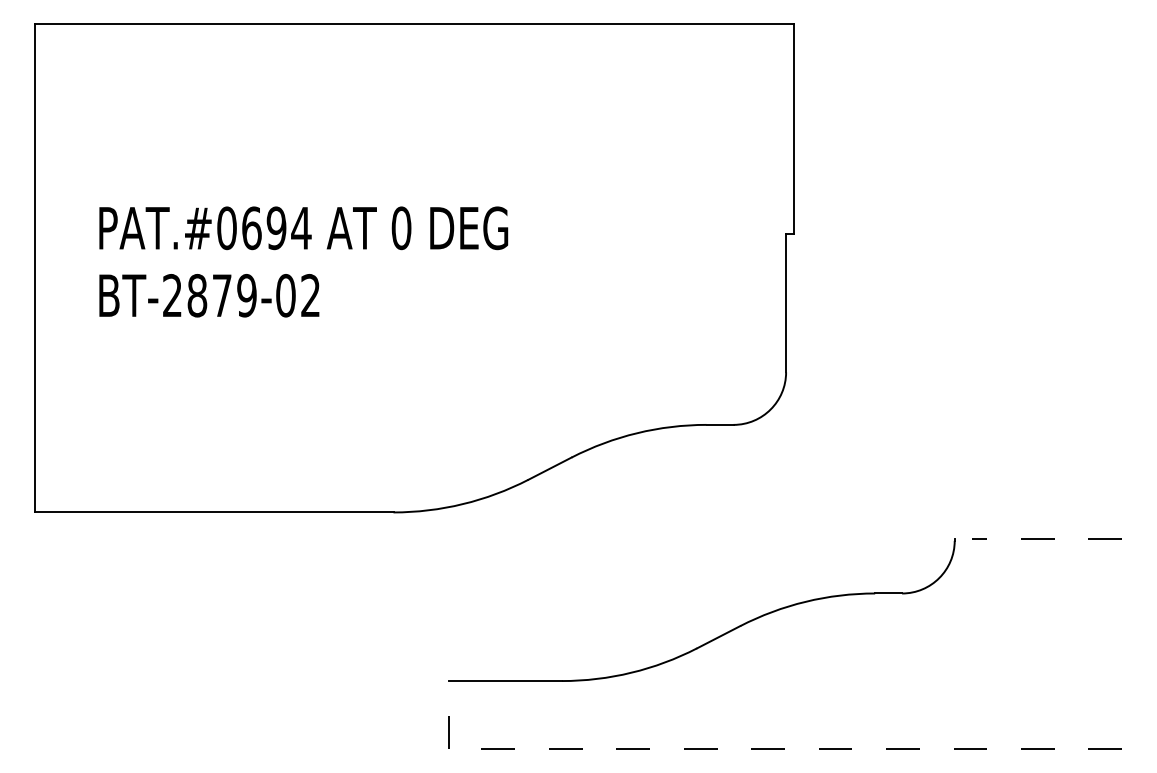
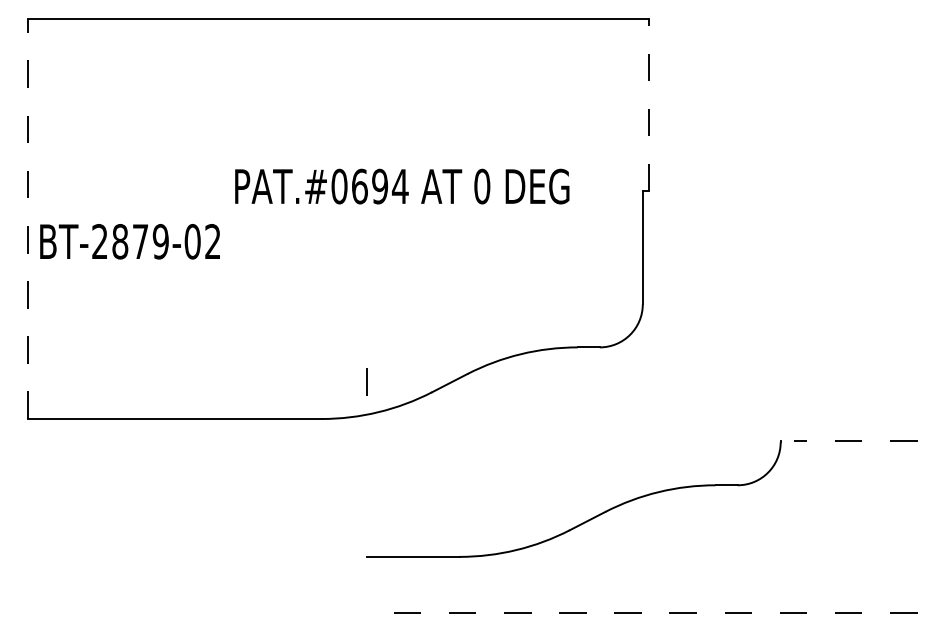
line: (793, 127) -> (648, 104), solid -> dashed
text: (304, 228) -> (402, 186), moved
line: (35, 268) -> (28, 219), solid -> dashed
text: (208, 295) -> (129, 241), moved
line: (448, 731) -> (366, 381), moved

